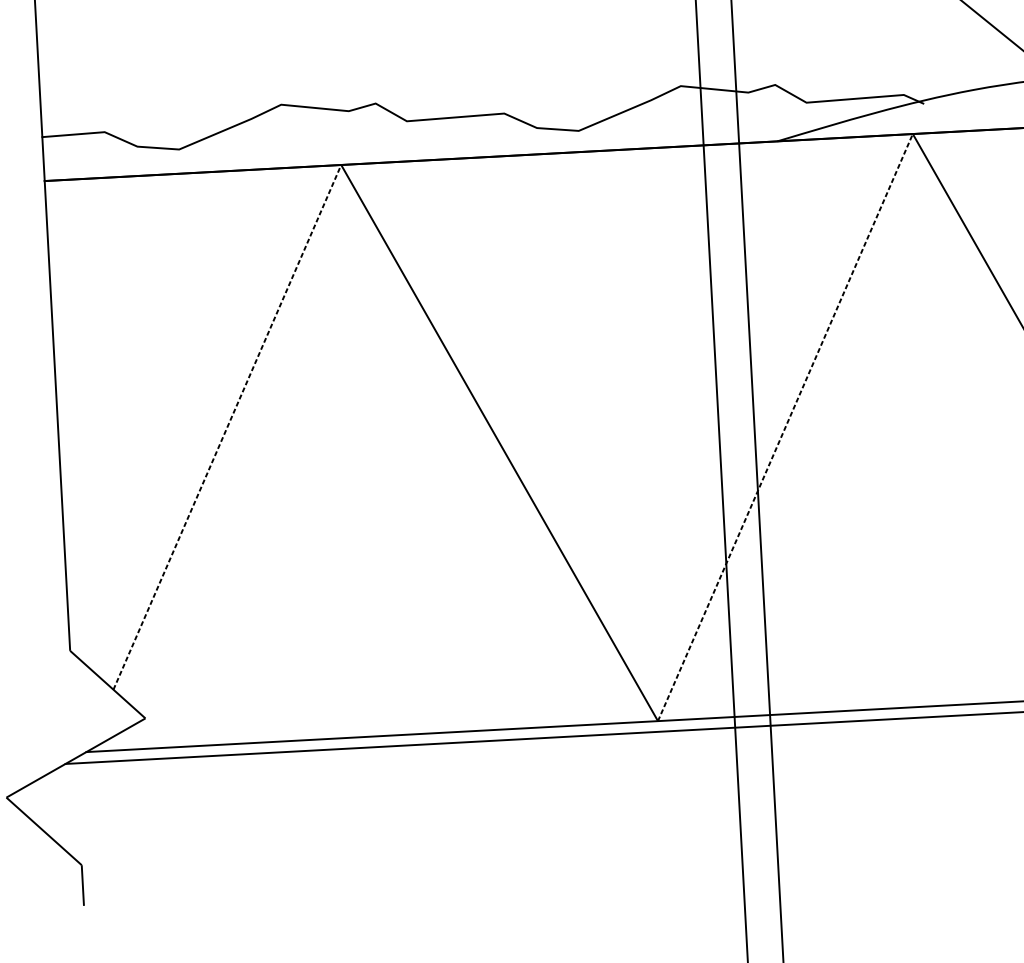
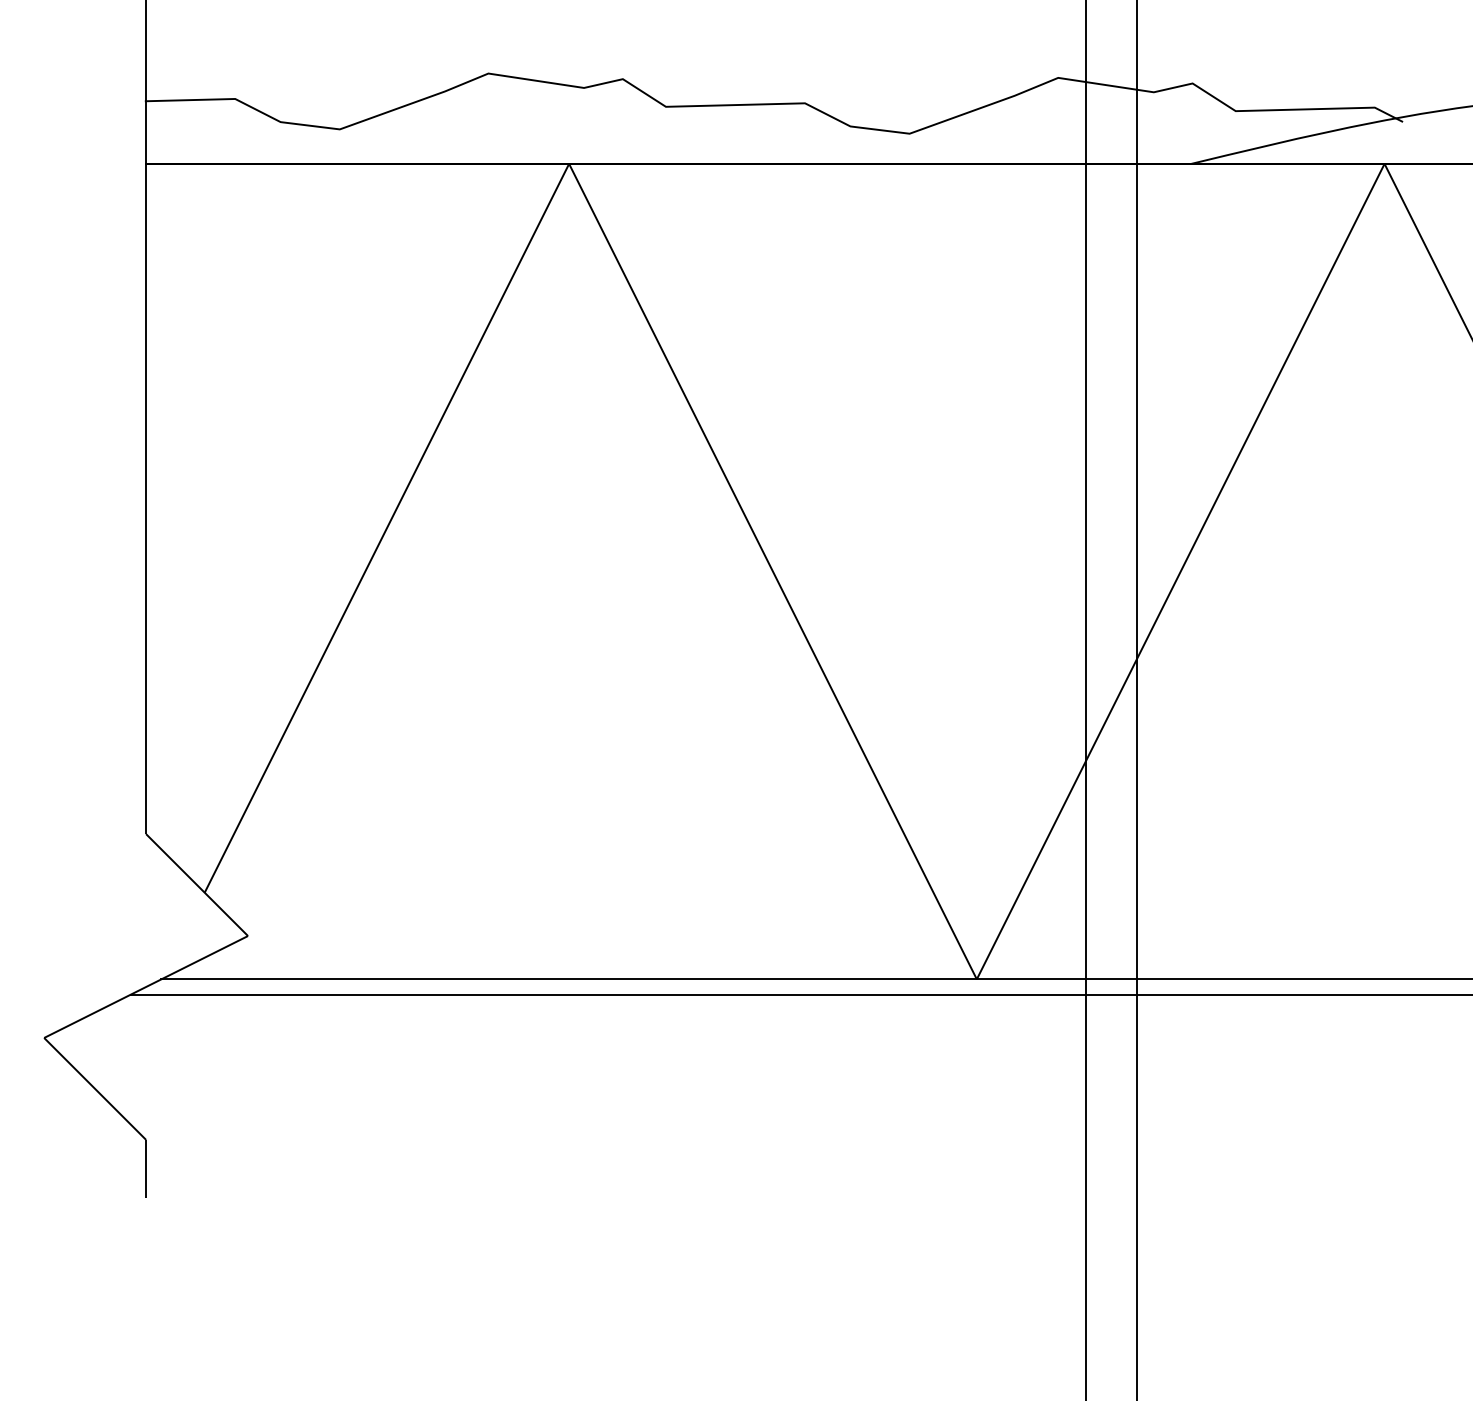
line: (227, 426) -> (387, 527), dashed -> solid
line: (785, 427) -> (1180, 571), dashed -> solid

